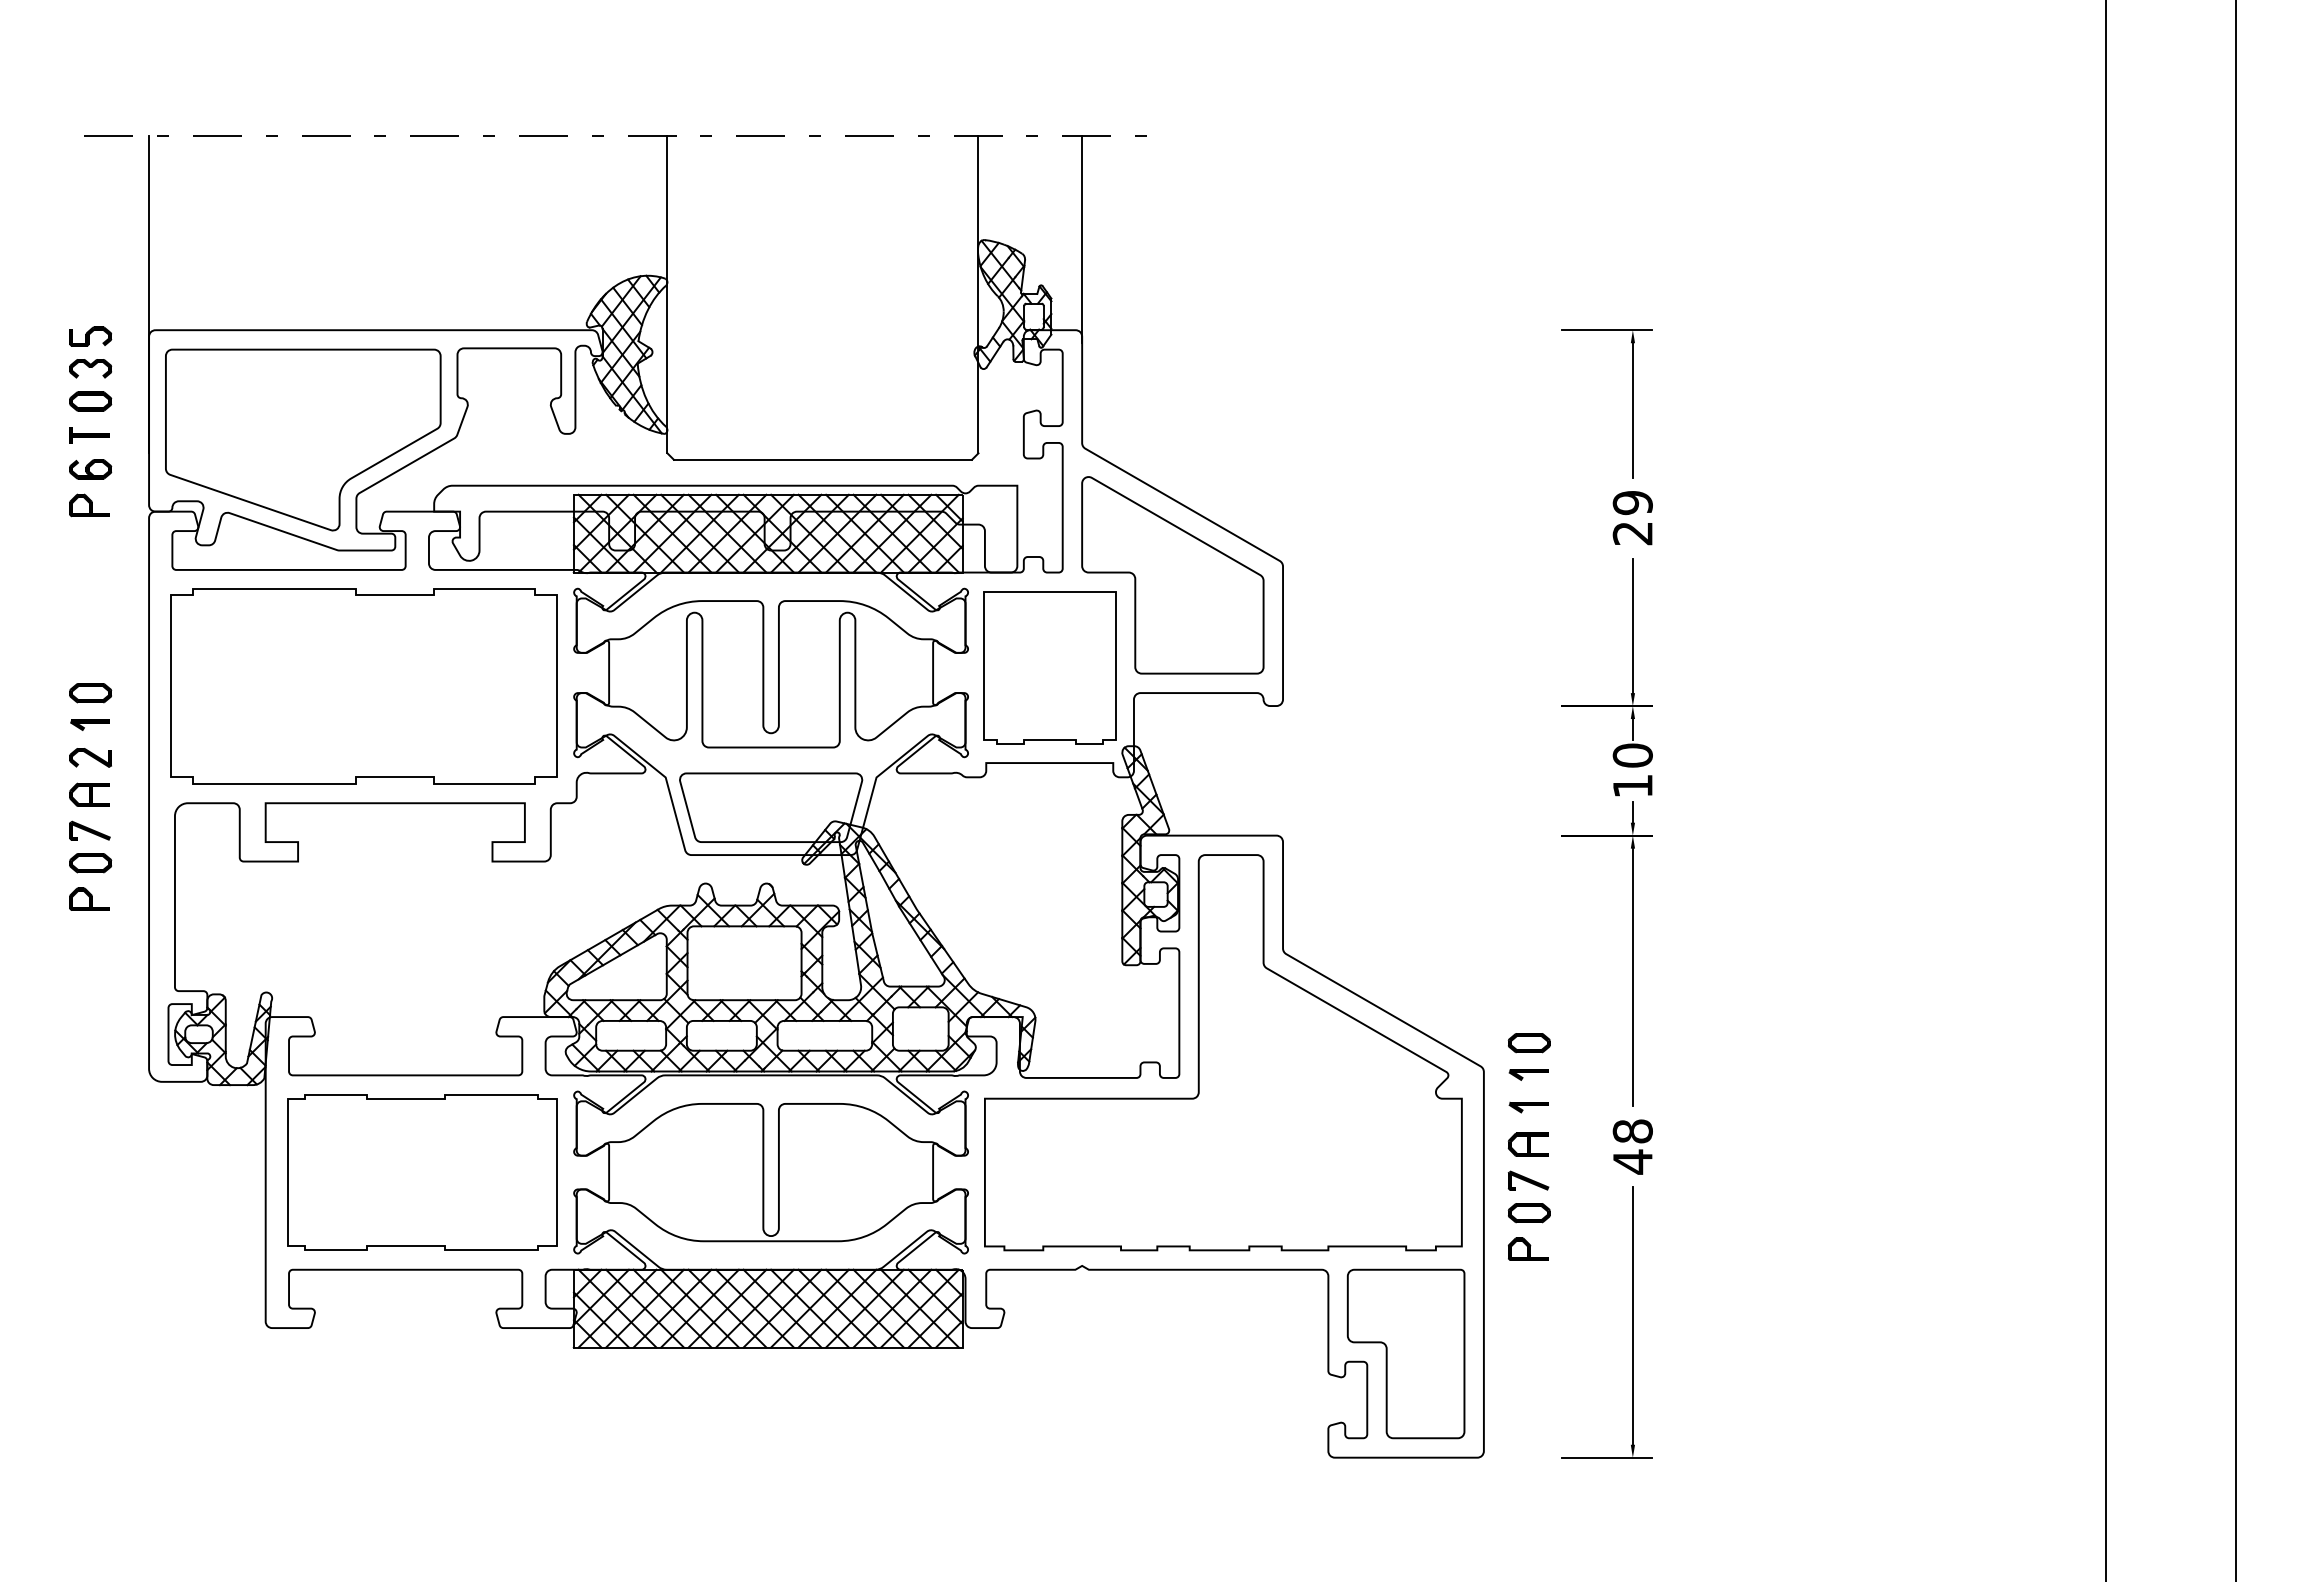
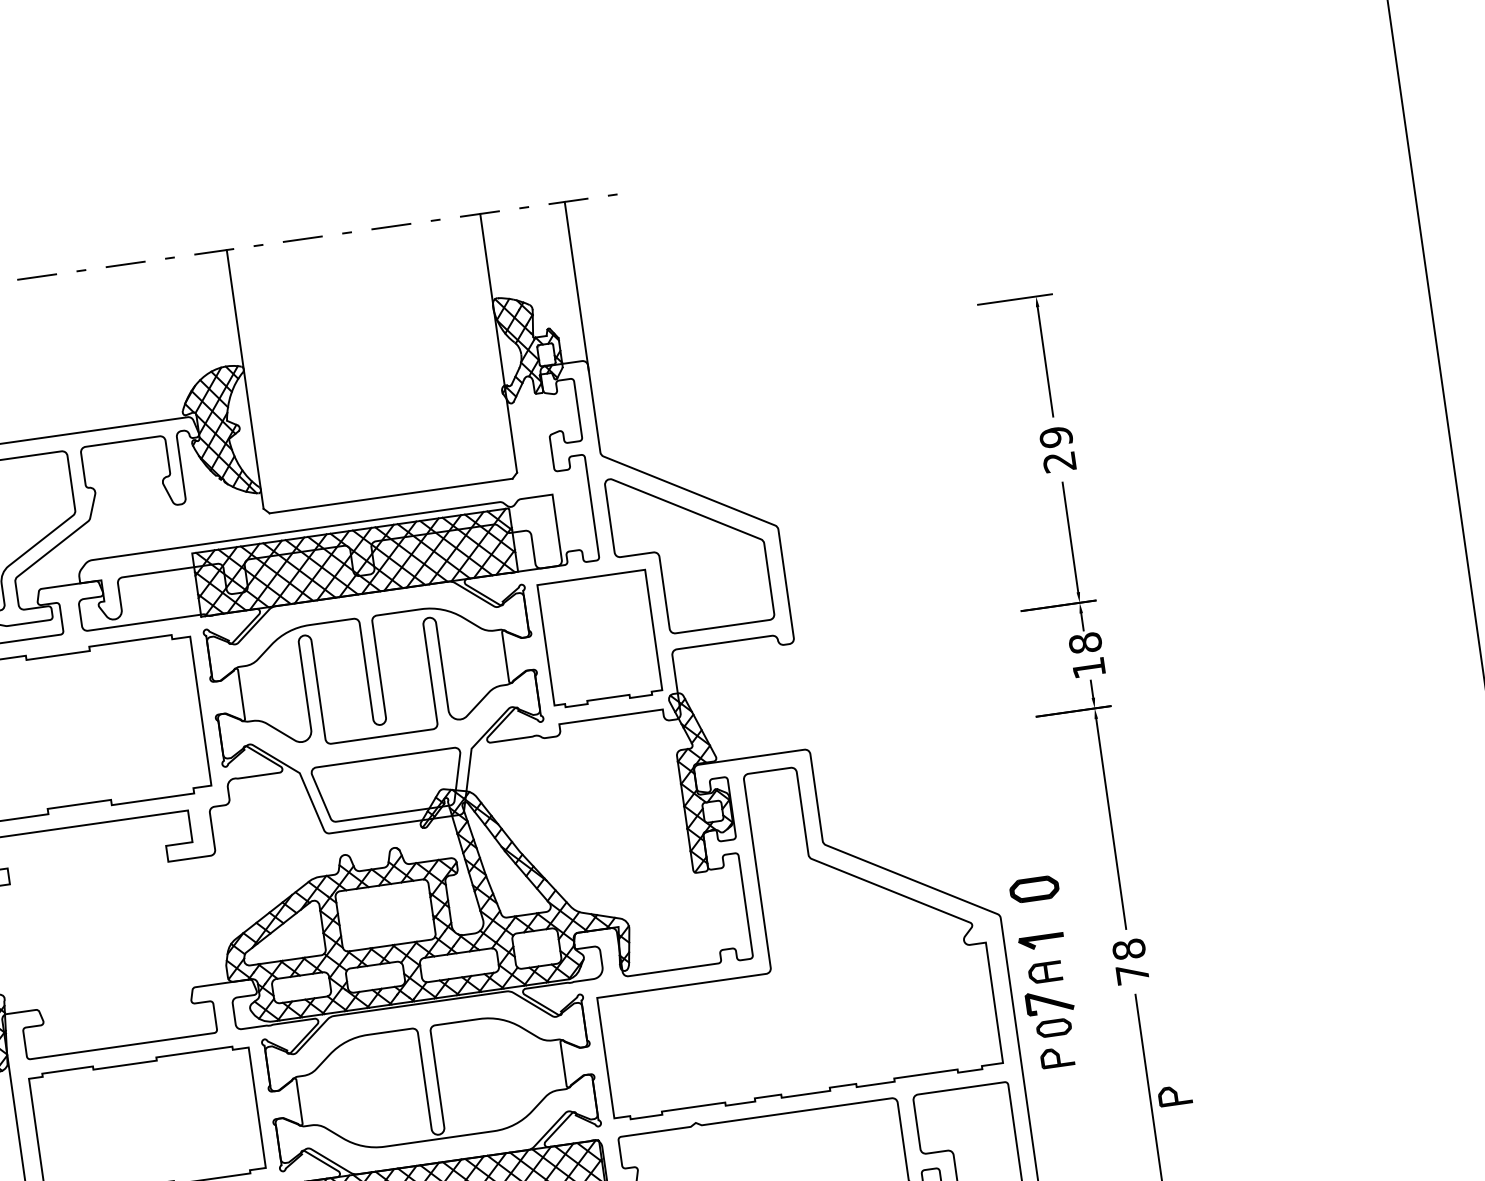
text: (1632, 755) -> (1085, 643), 10 -> 18
part: (1528, 1043) -> (1033, 889), size x1.4
part: (1528, 1074) -> (1037, 915), removed
part: (1528, 1107) -> (1041, 942), size x1.4
text: (1632, 1161) -> (1132, 974), 48 -> 78
part: (1528, 1180) -> (1049, 1001), size x1.4
part: (1662, 1314) -> (1174, 1095), added

